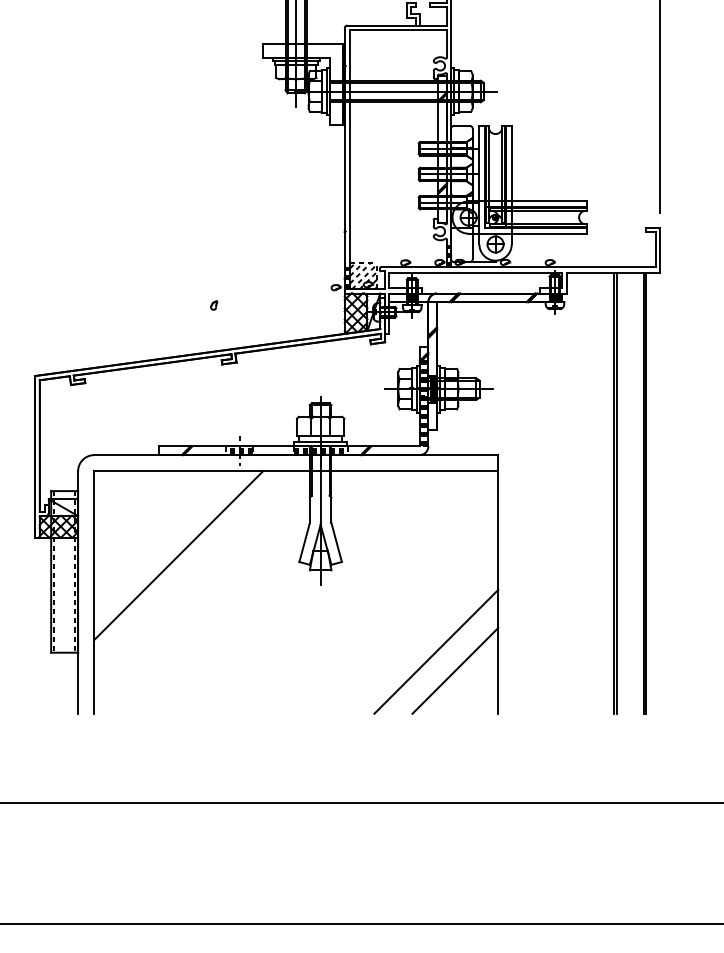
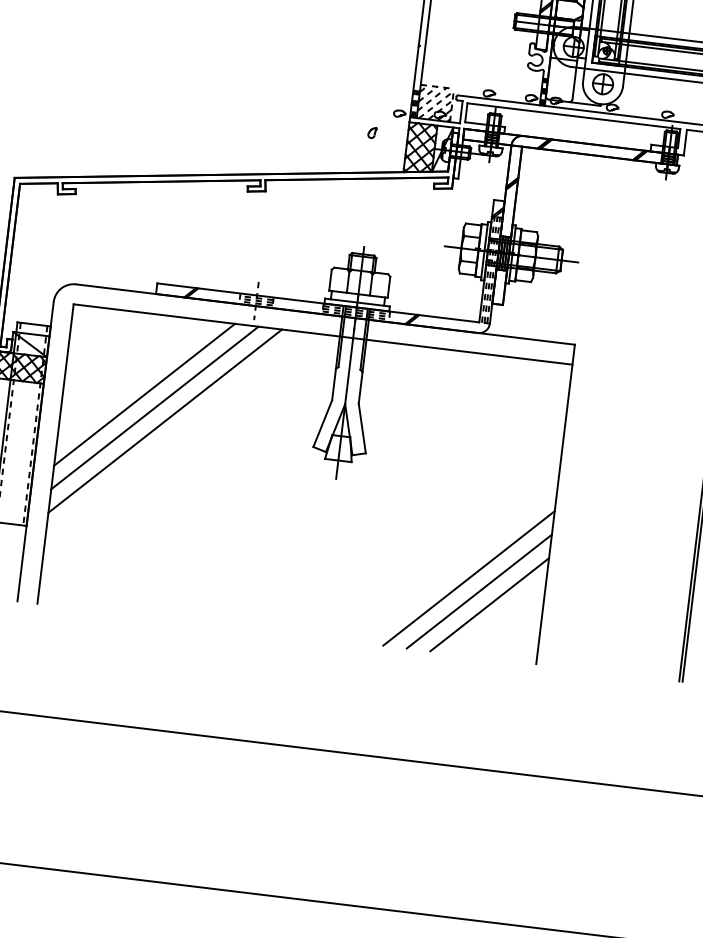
part: (214, 305) -> (372, 132), moved
line: (159, 536) -> (144, 394), added
line: (169, 546) -> (155, 408), added
line: (445, 660) -> (479, 590), added

